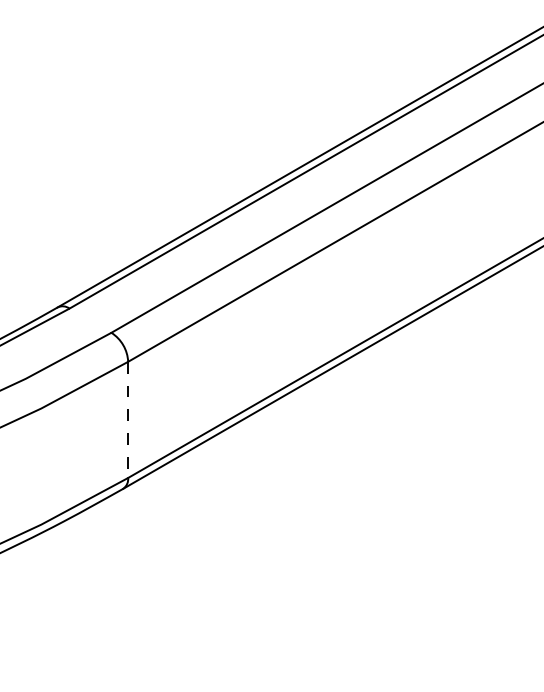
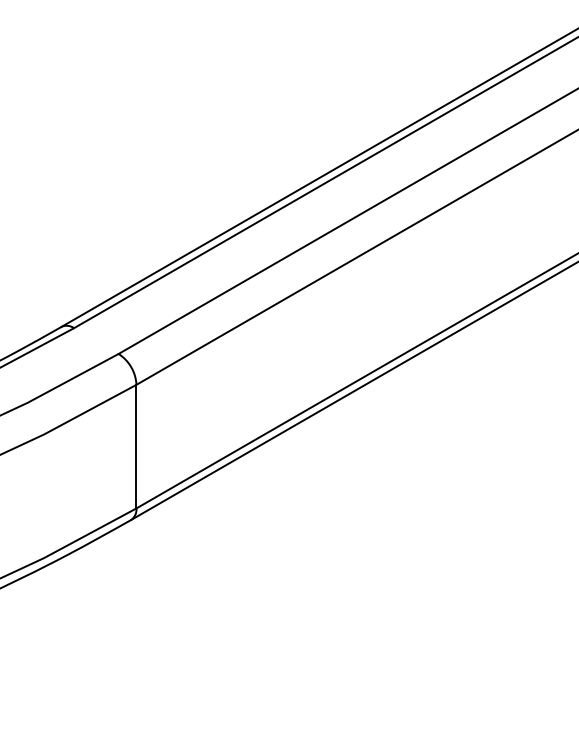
line: (128, 419) -> (136, 446), dashed -> solid

